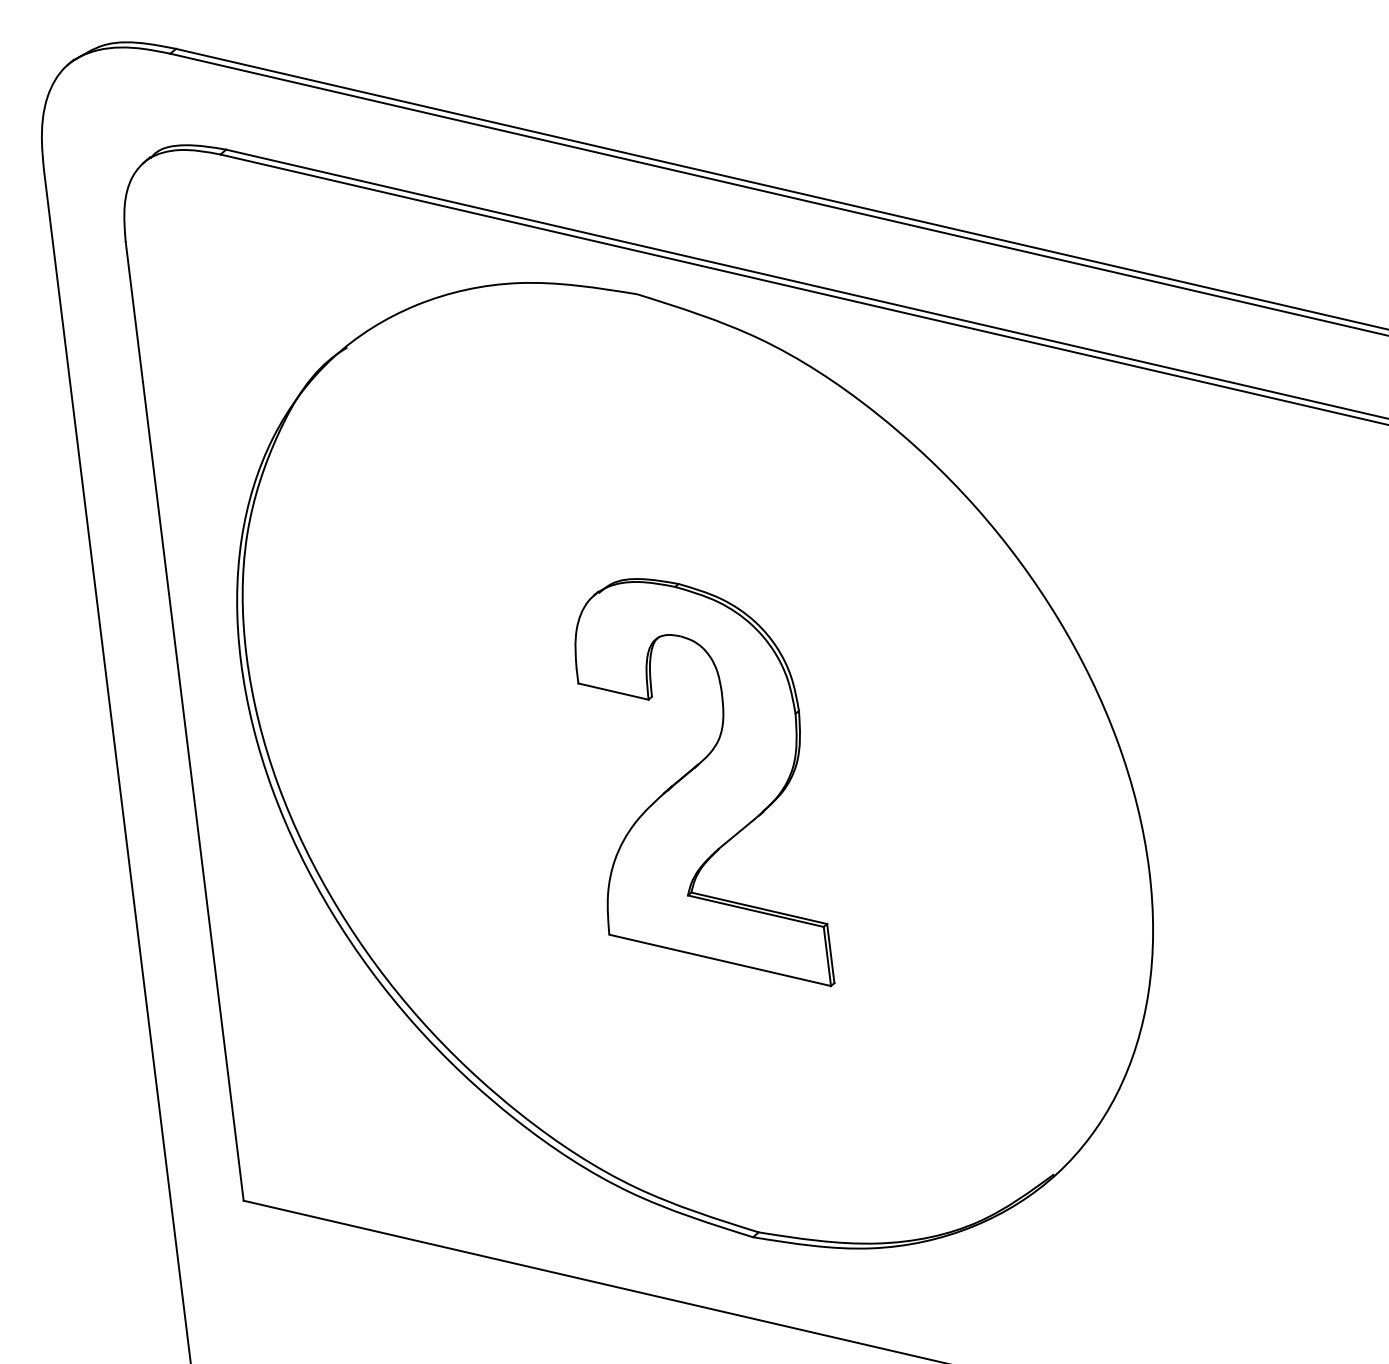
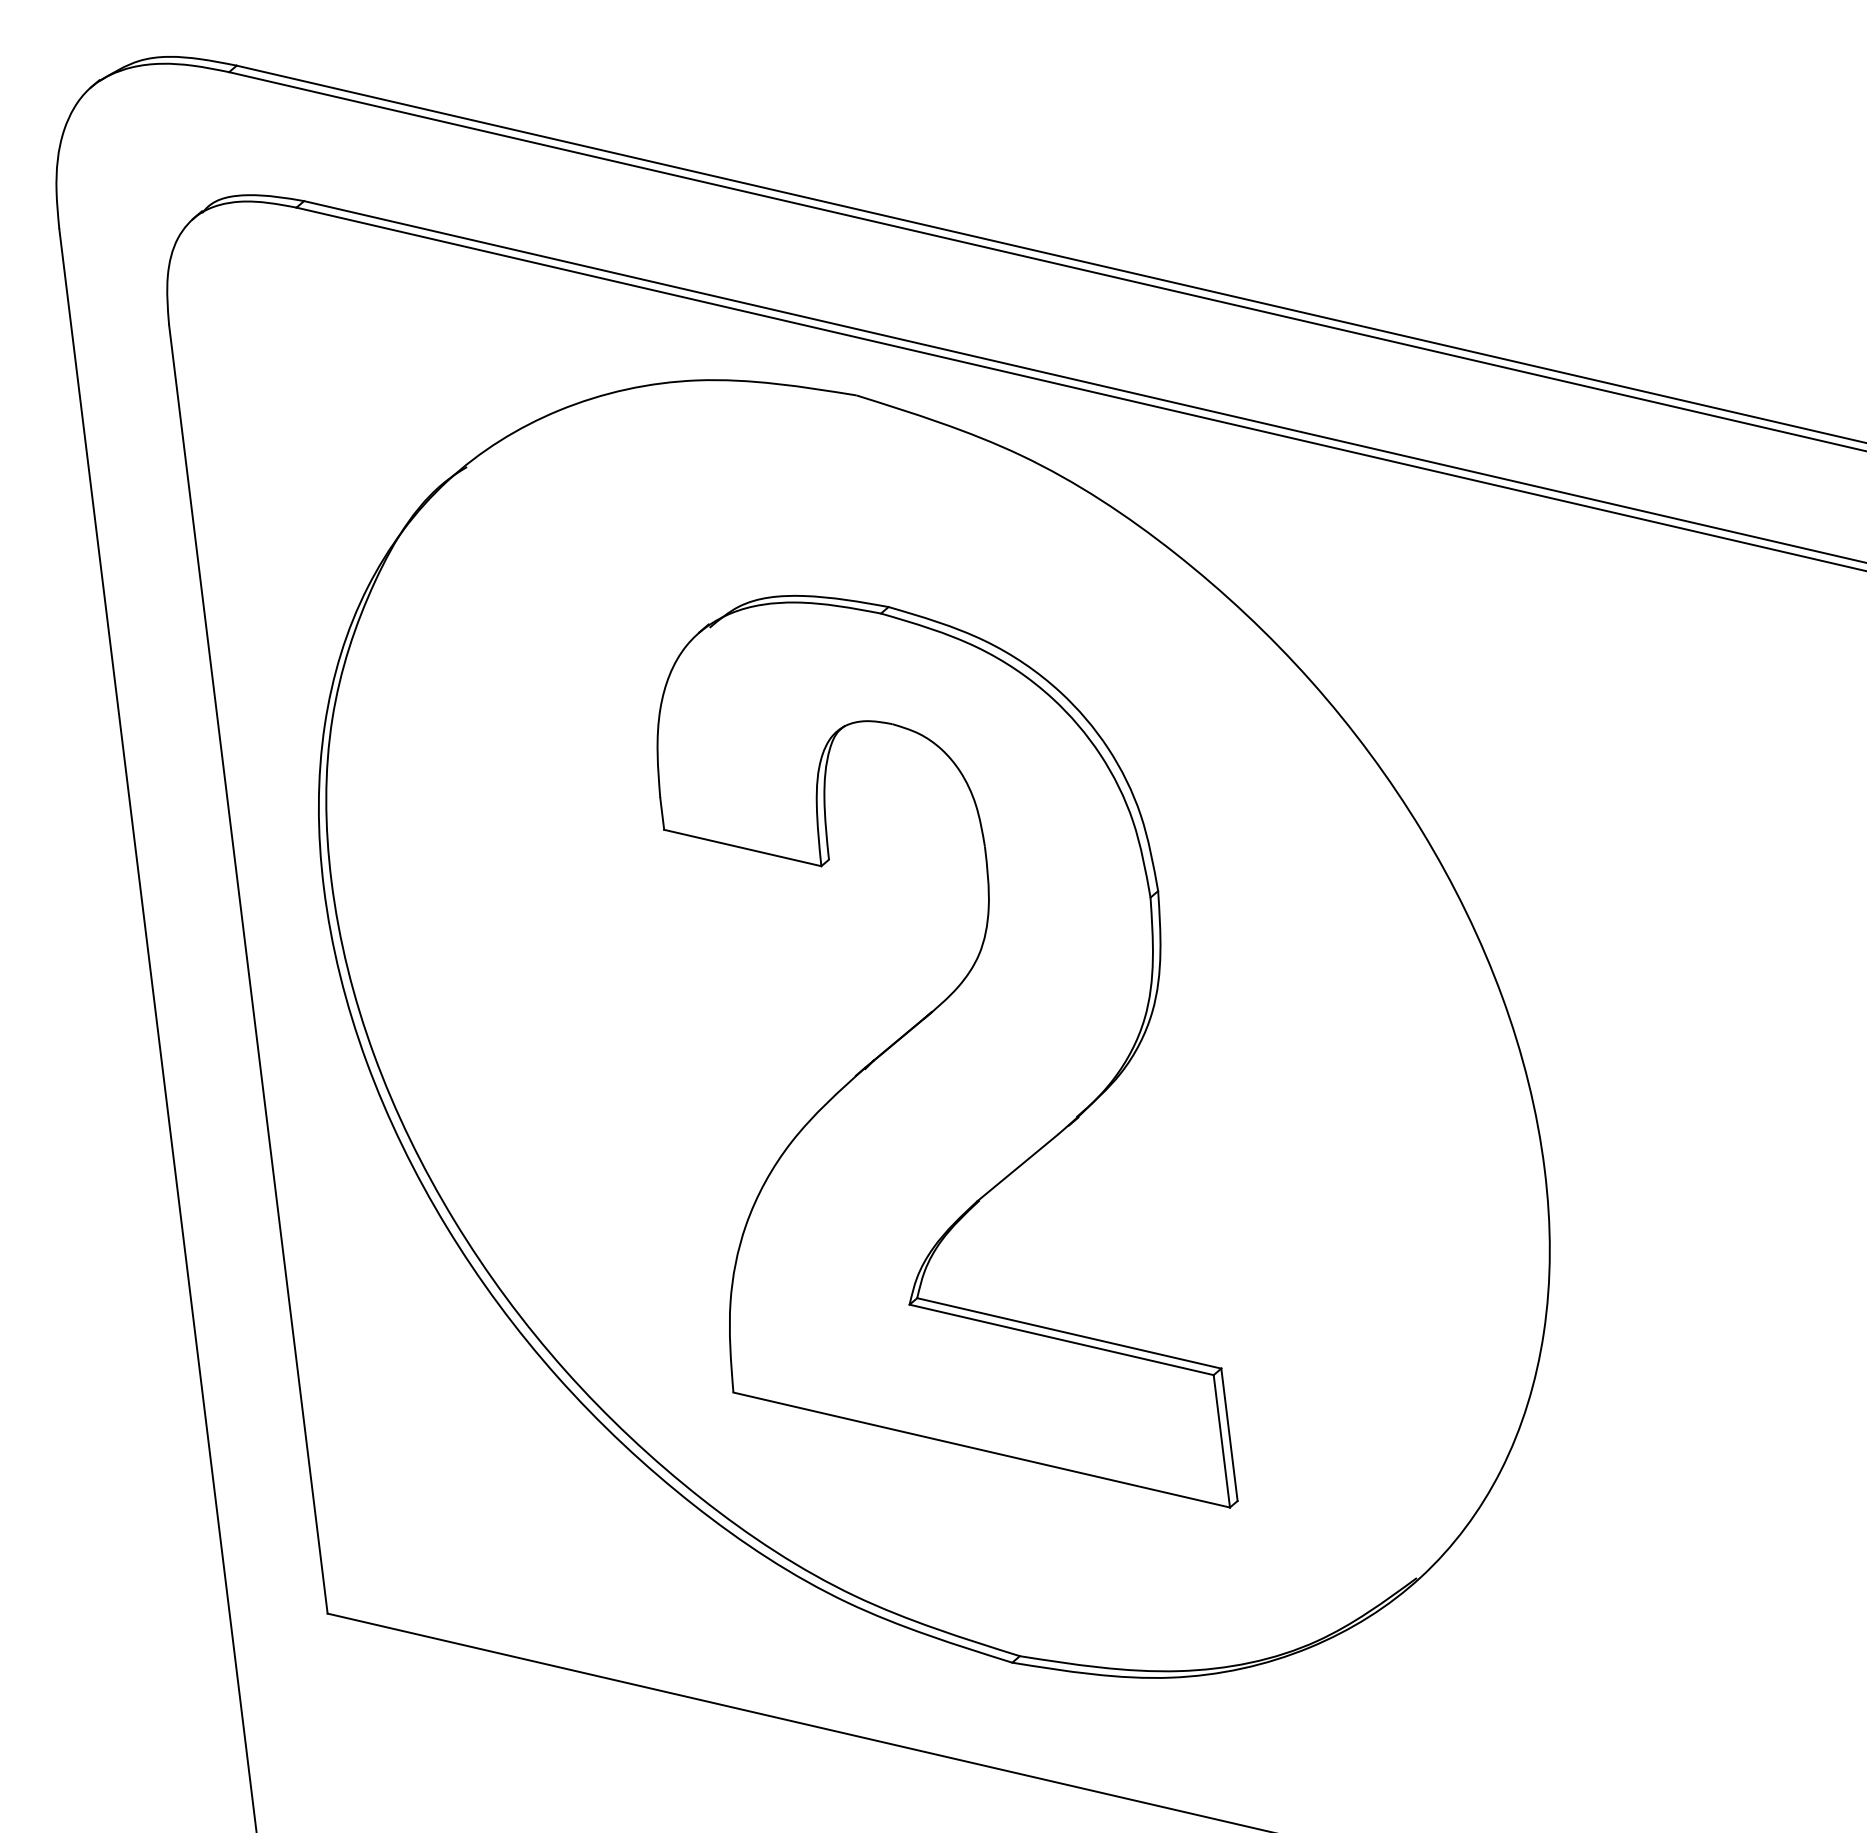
part: (704, 782) -> (947, 1051), size x1.67

